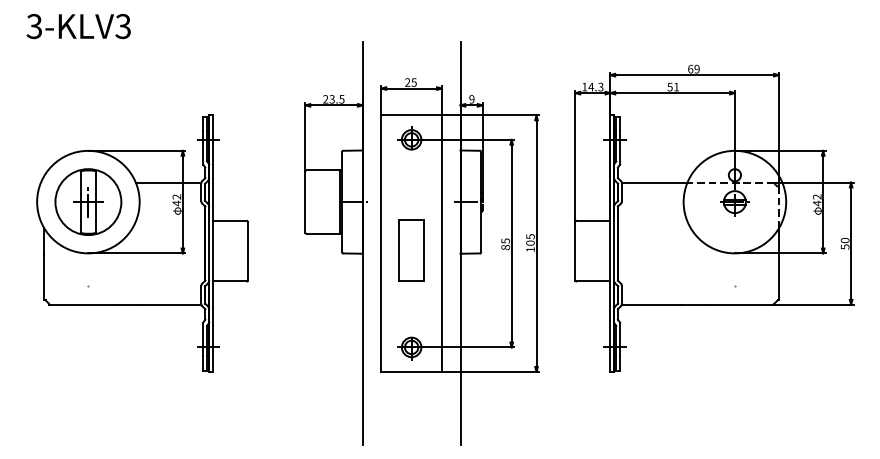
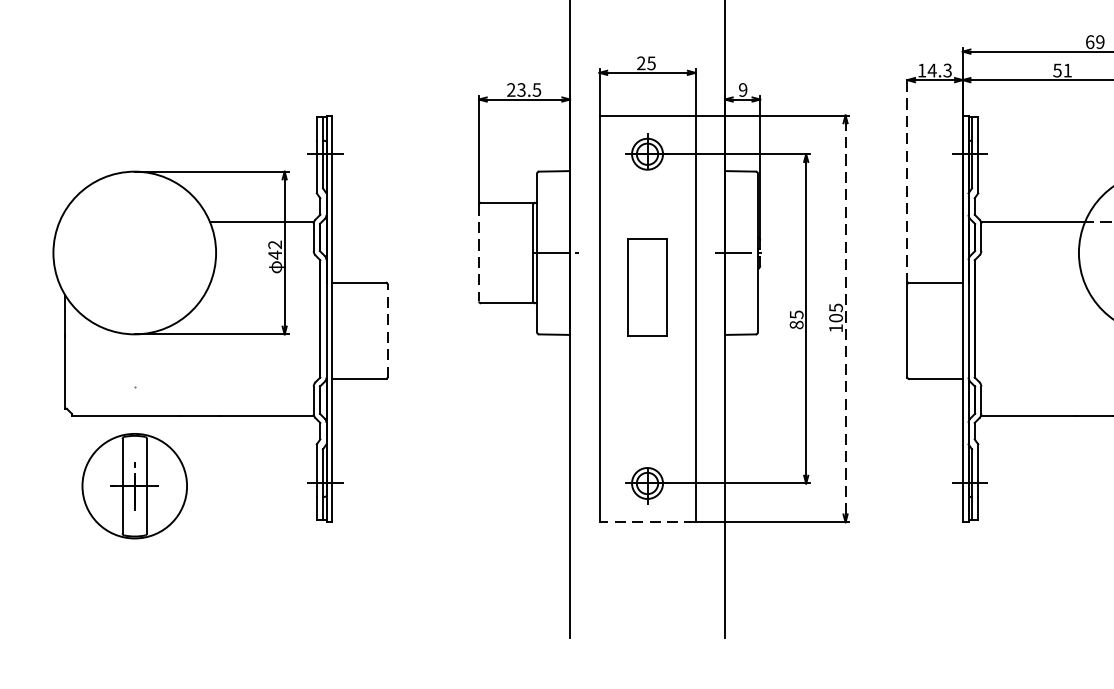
line: (575, 155) -> (907, 179), solid -> dashed
part: (88, 201) -> (134, 485), moved
line: (305, 202) -> (479, 253), solid -> dashed
line: (536, 243) -> (845, 318), solid -> dashed
part: (411, 250) -> (647, 286), moved
line: (247, 251) -> (387, 331), solid -> dashed
line: (411, 371) -> (647, 521), solid -> dashed

